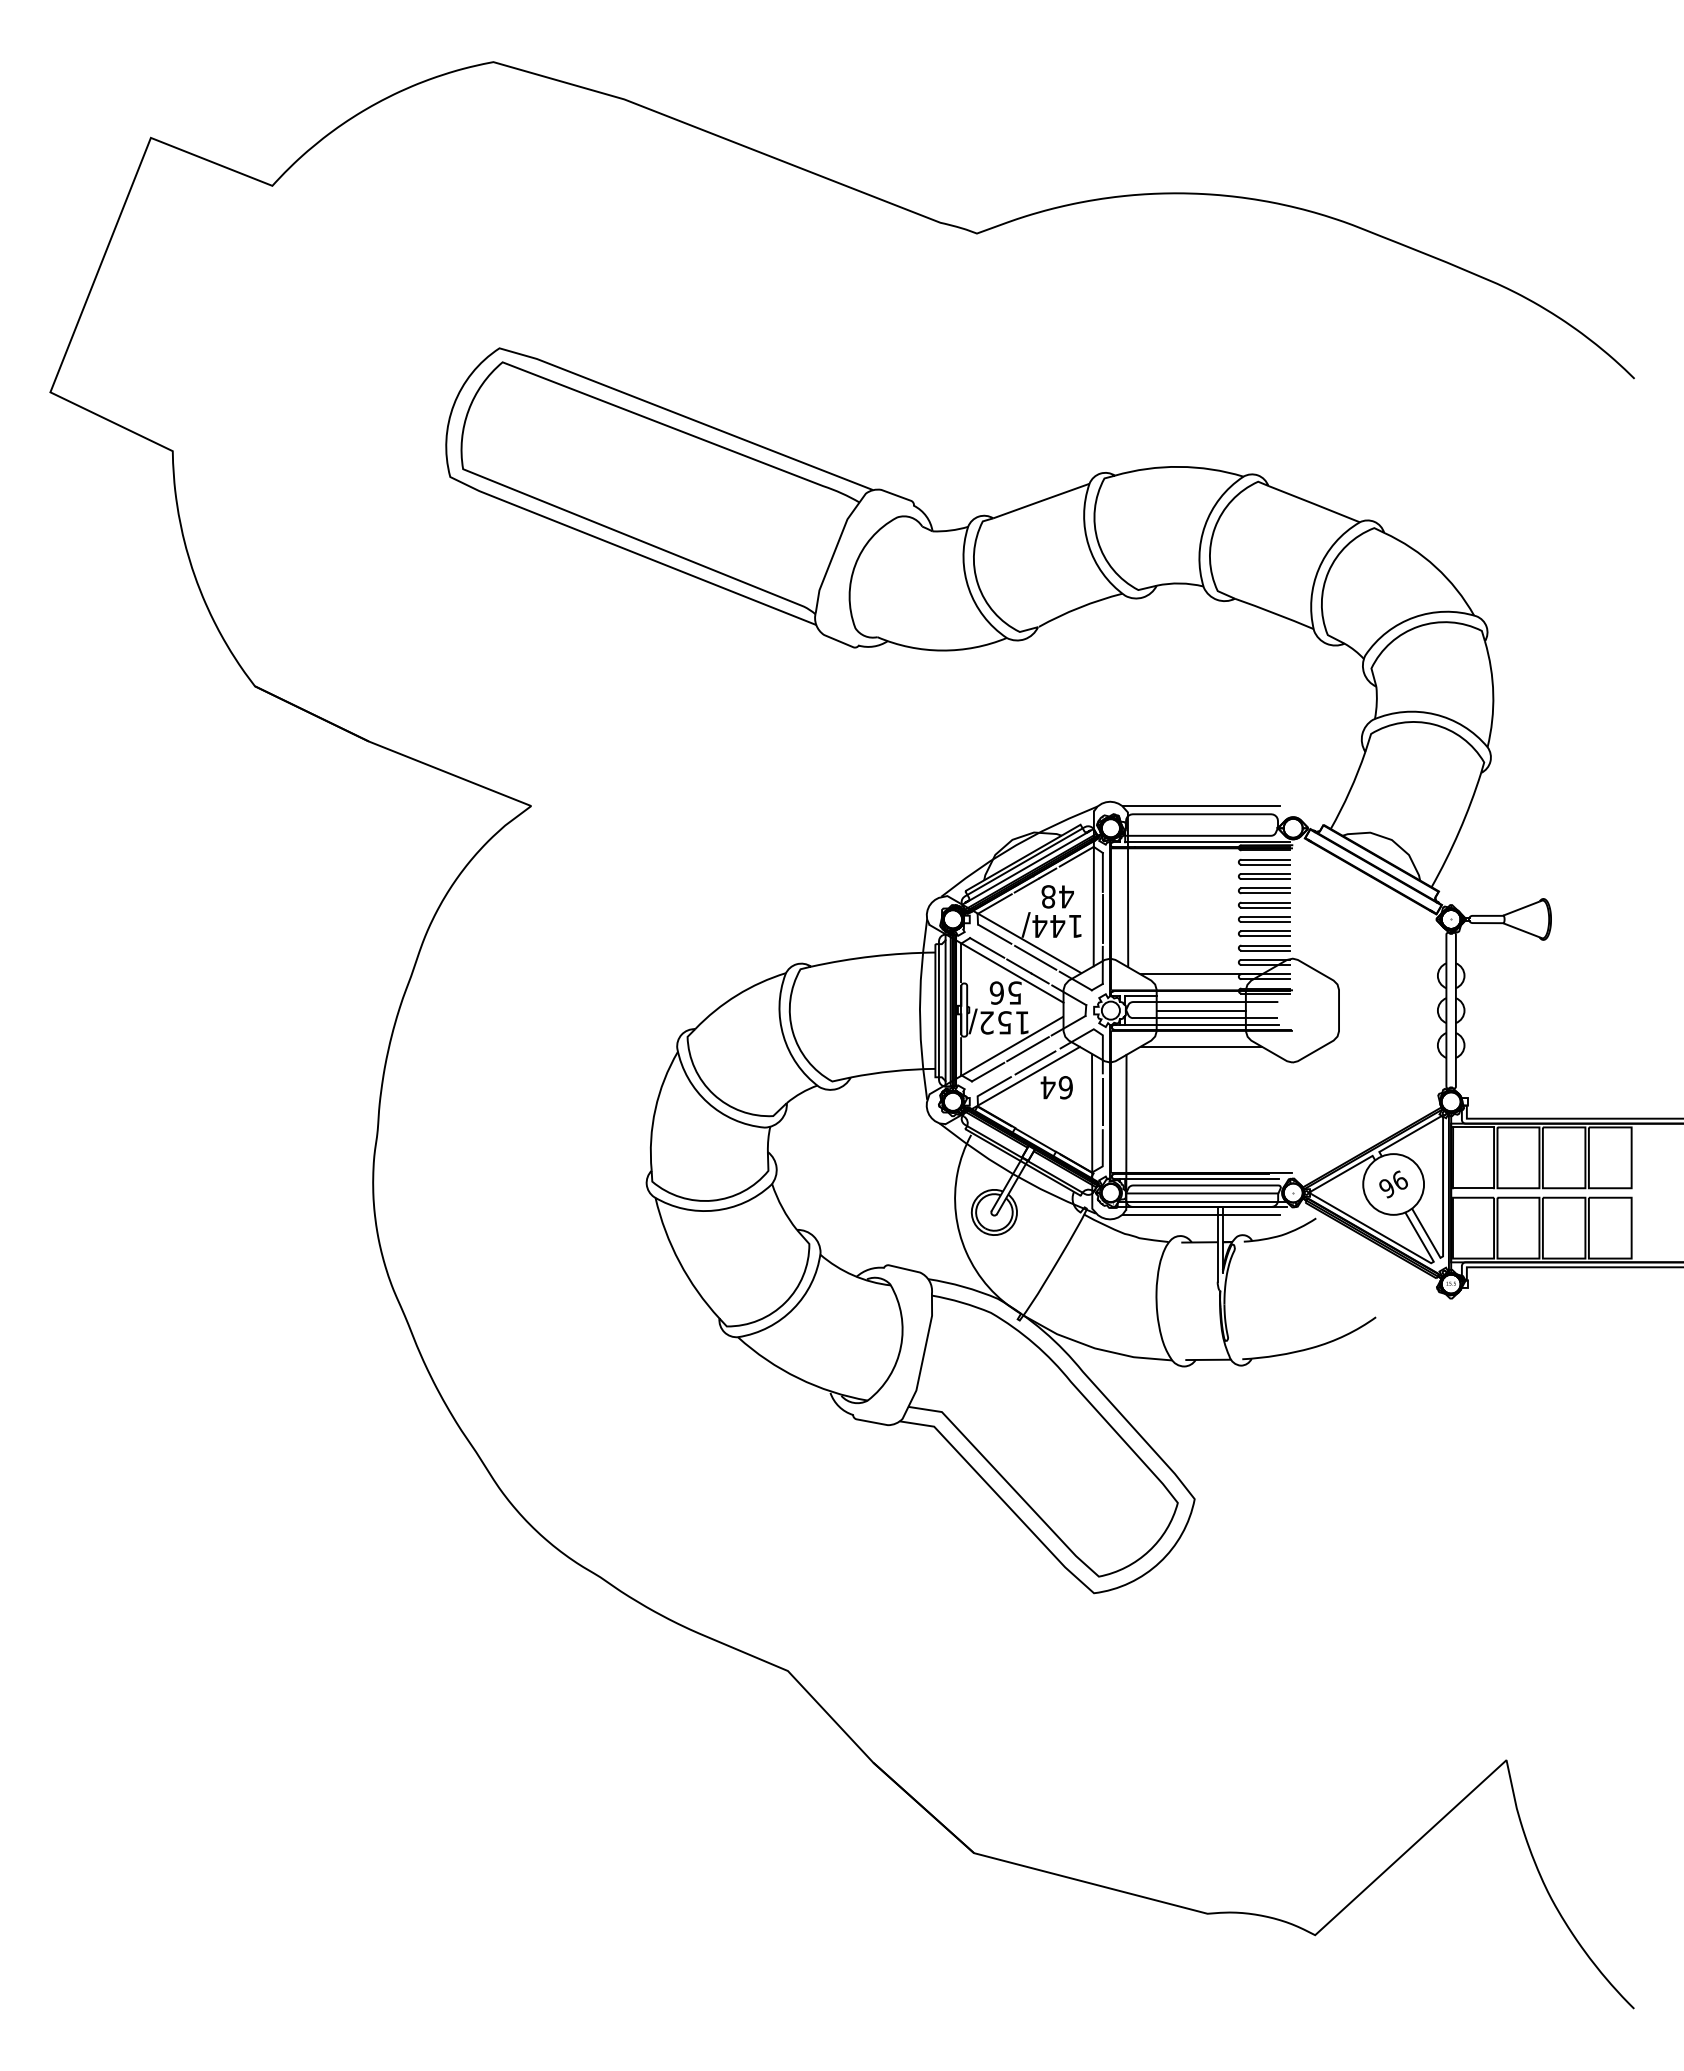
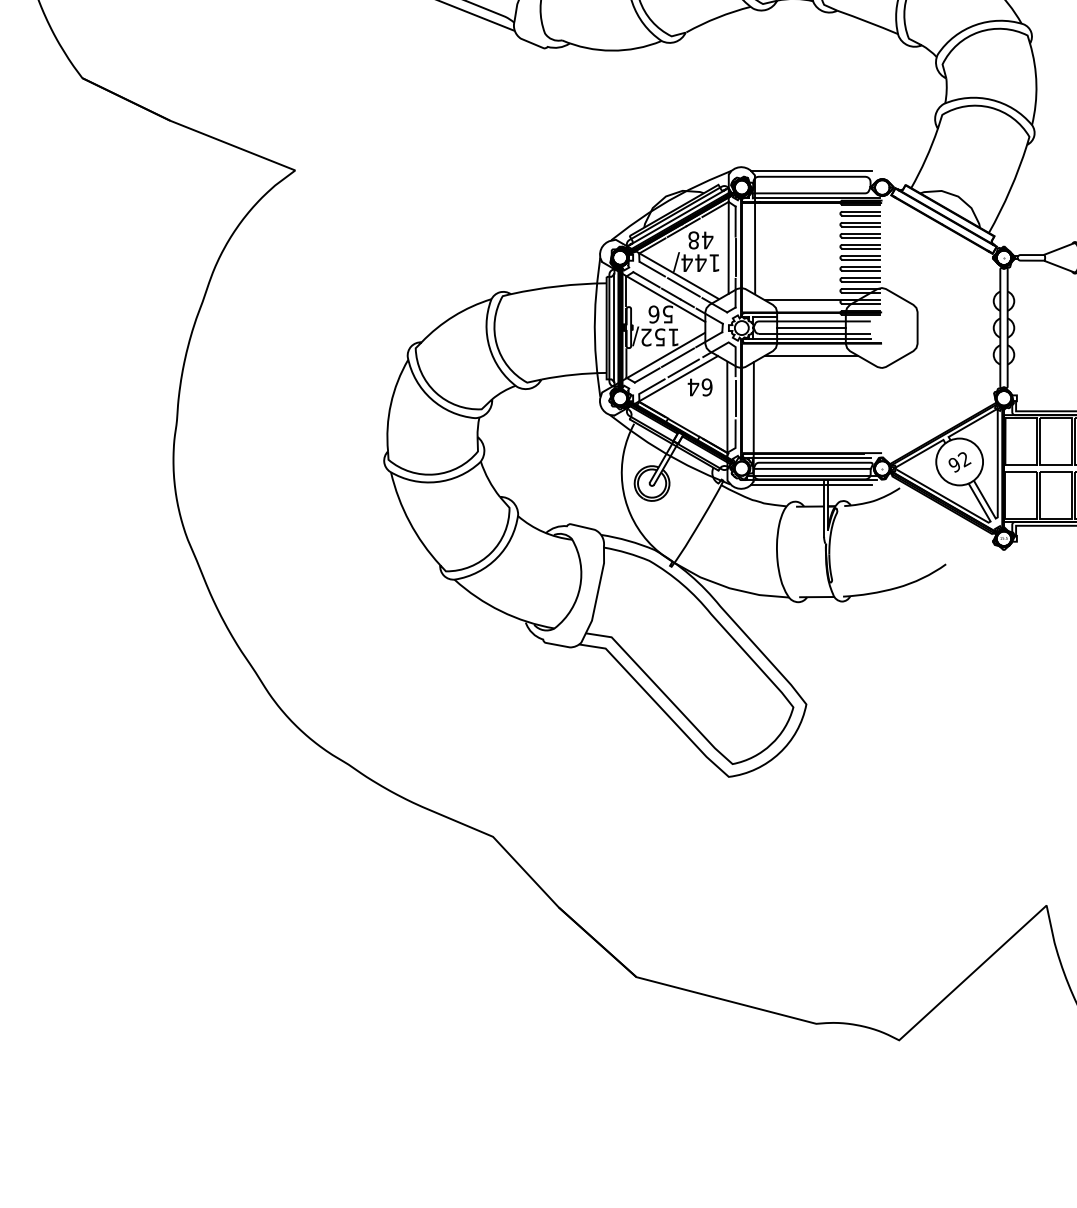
text: (1399, 1180) -> (964, 458), 96 -> 92

